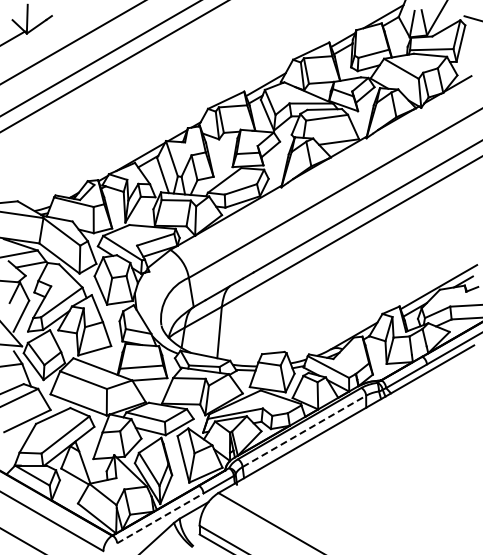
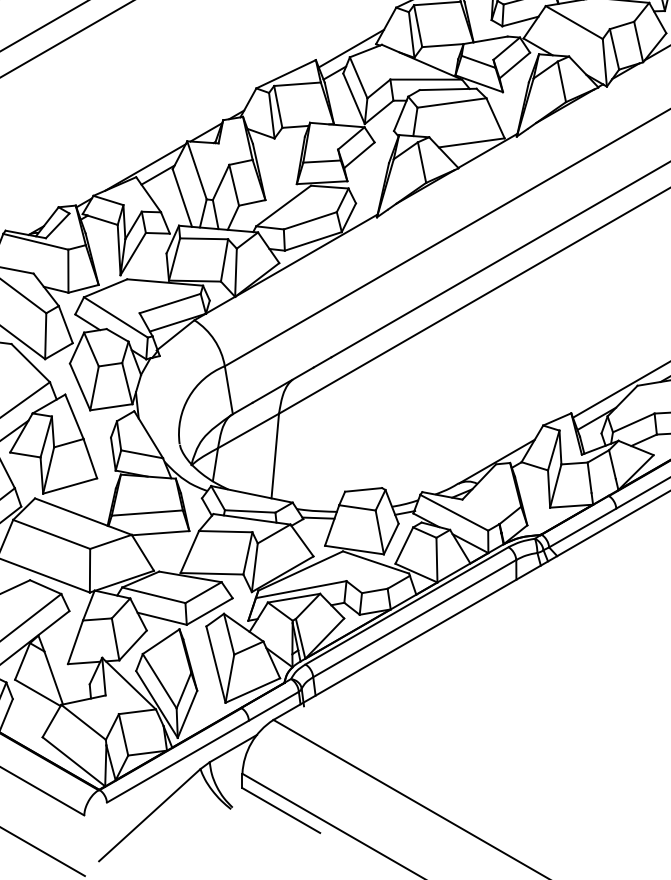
line: (304, 431) -> (414, 618), dashed -> solid
line: (160, 518) -> (178, 761), dashed -> solid

